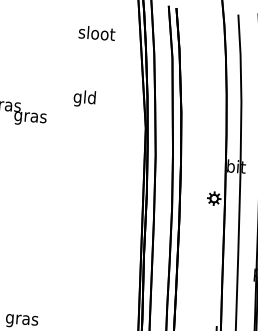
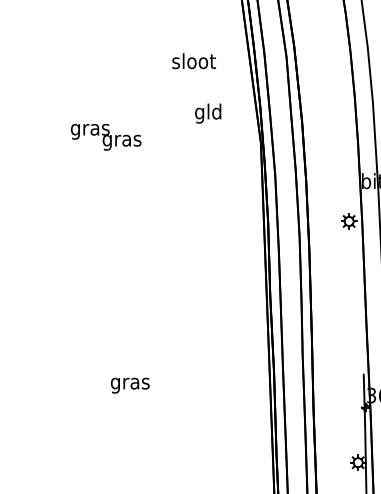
text: (96, 33) -> (193, 61), moved
text: (84, 98) -> (208, 113), moved

